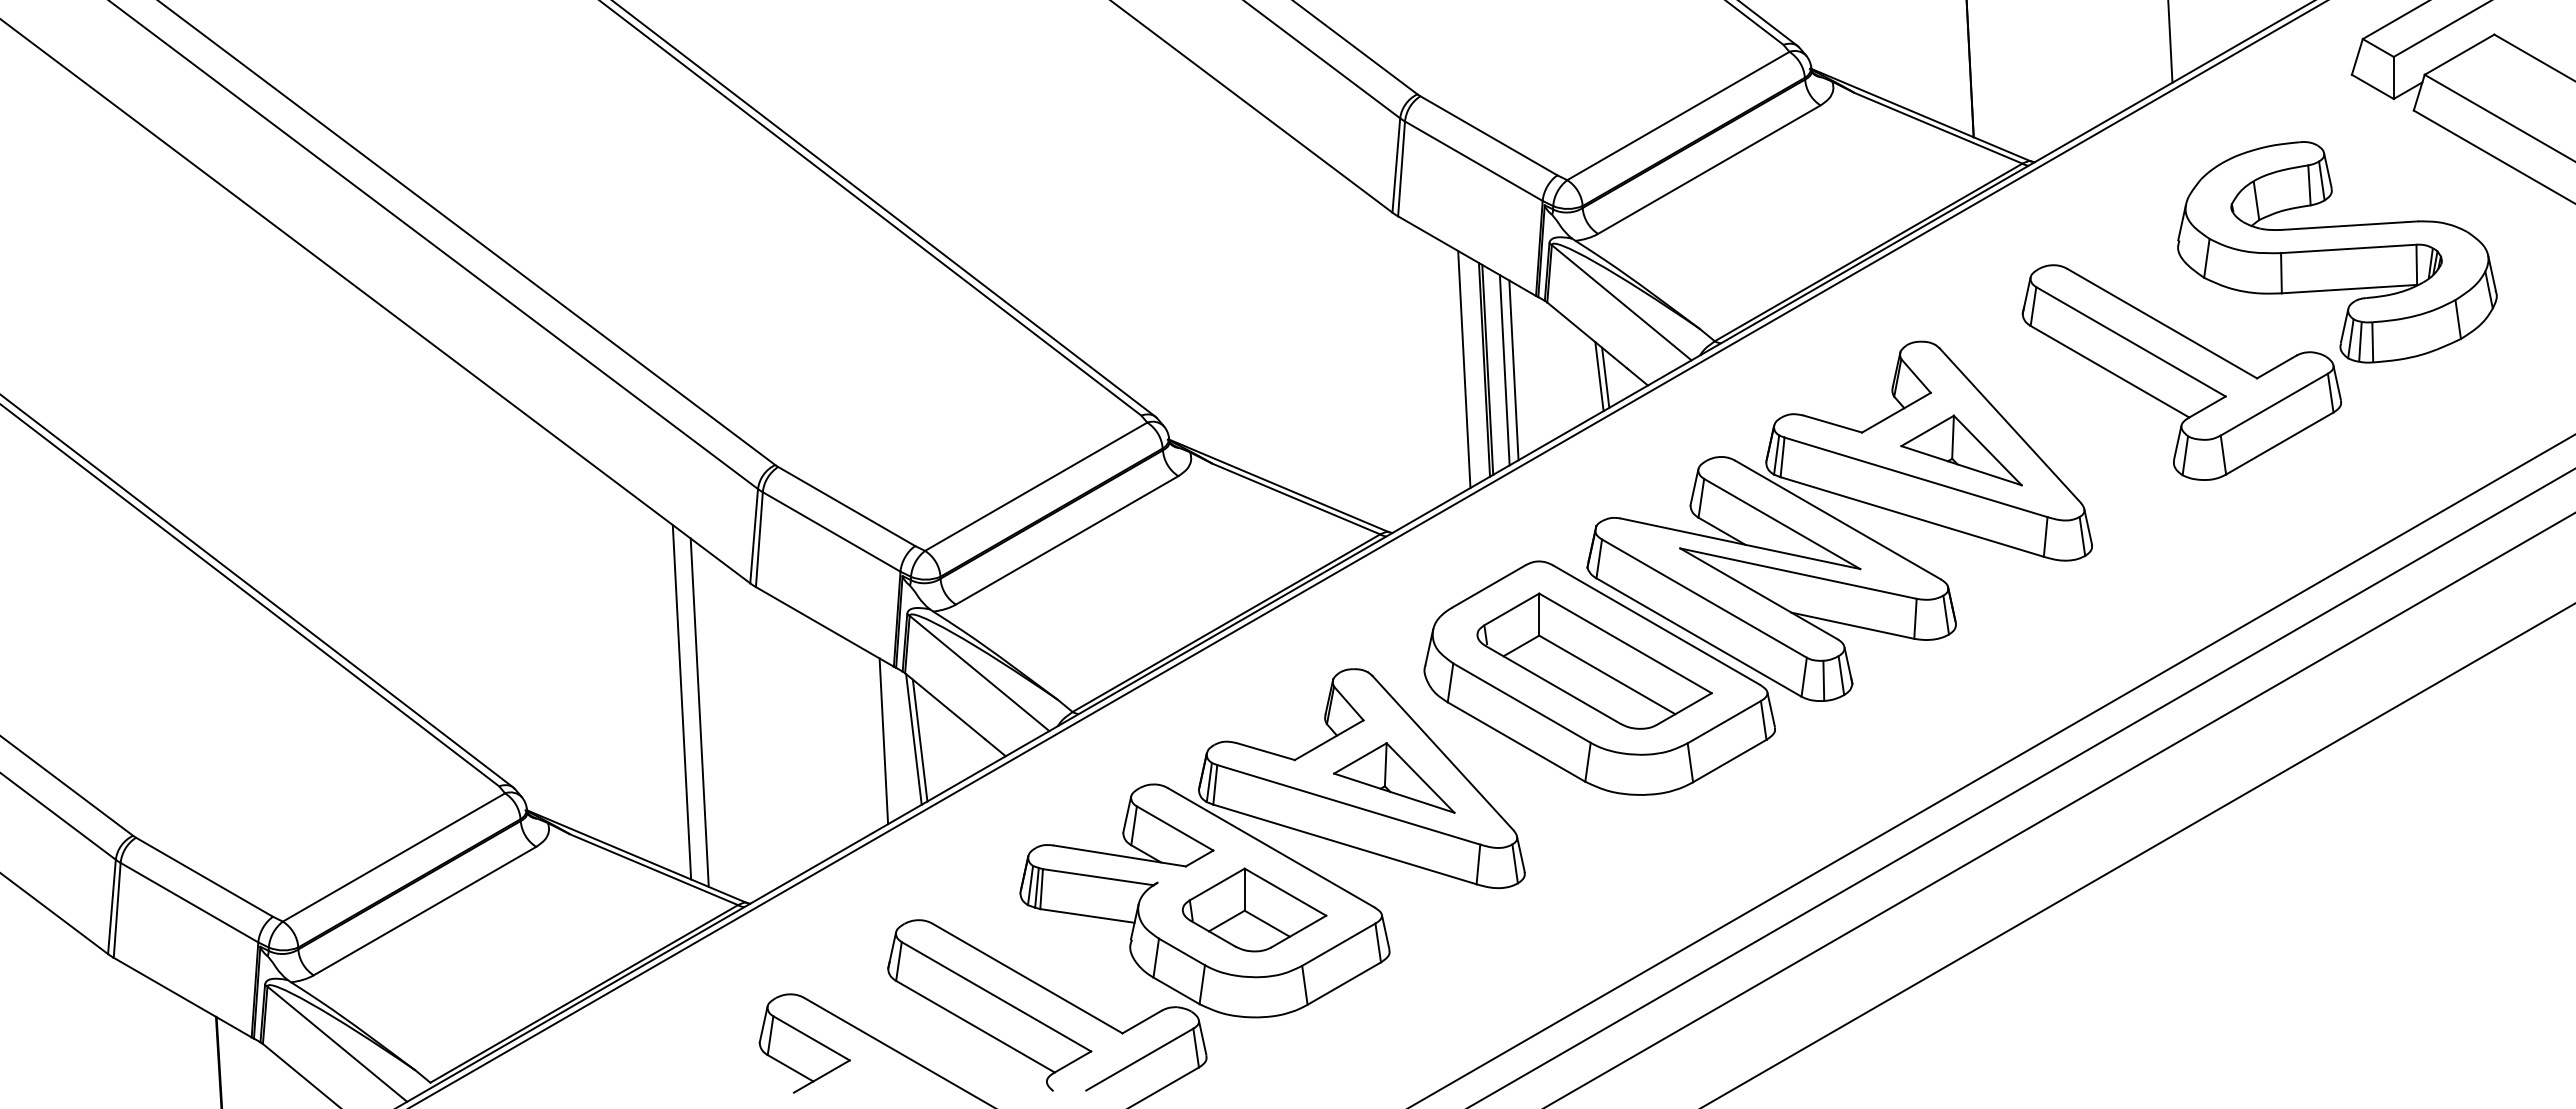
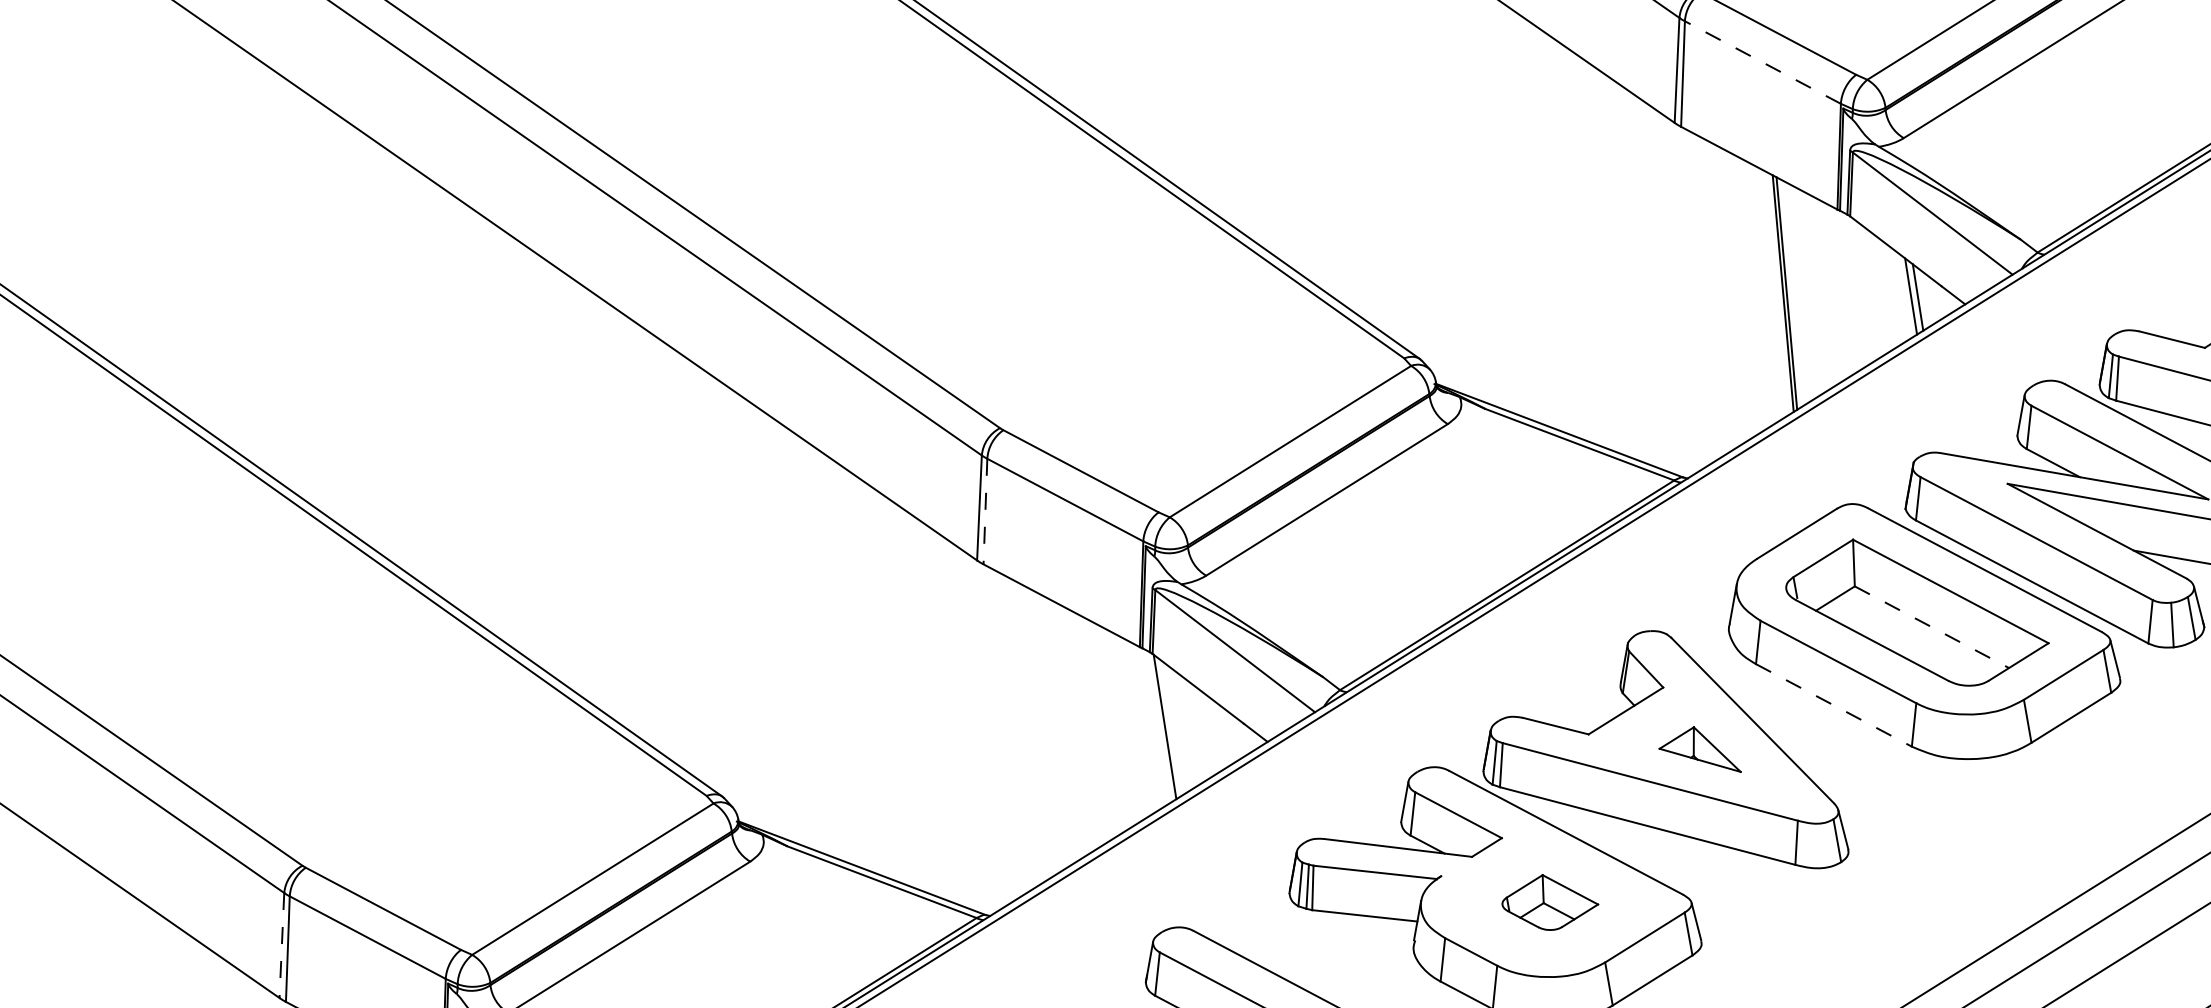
line: (1473, 160) -> (1762, 61), solid -> dashed
line: (1464, 369) -> (1761, 294), removed
line: (1504, 370) -> (1805, 293), removed
line: (1513, 370) -> (1815, 293), removed
line: (759, 539) -> (985, 511), solid -> dashed
line: (1607, 674) -> (1932, 626), solid -> dashed
line: (681, 702) -> (905, 695), removed
line: (699, 712) -> (926, 705), removed
line: (919, 740) -> (1171, 727), removed
line: (883, 741) -> (1131, 730), removed
line: (1516, 742) -> (1833, 705), solid -> dashed
part: (1394, 777) -> (1699, 749), size x0.6
line: (111, 907) -> (281, 946), solid -> dashed
part: (1254, 909) -> (1549, 901), size x0.6

